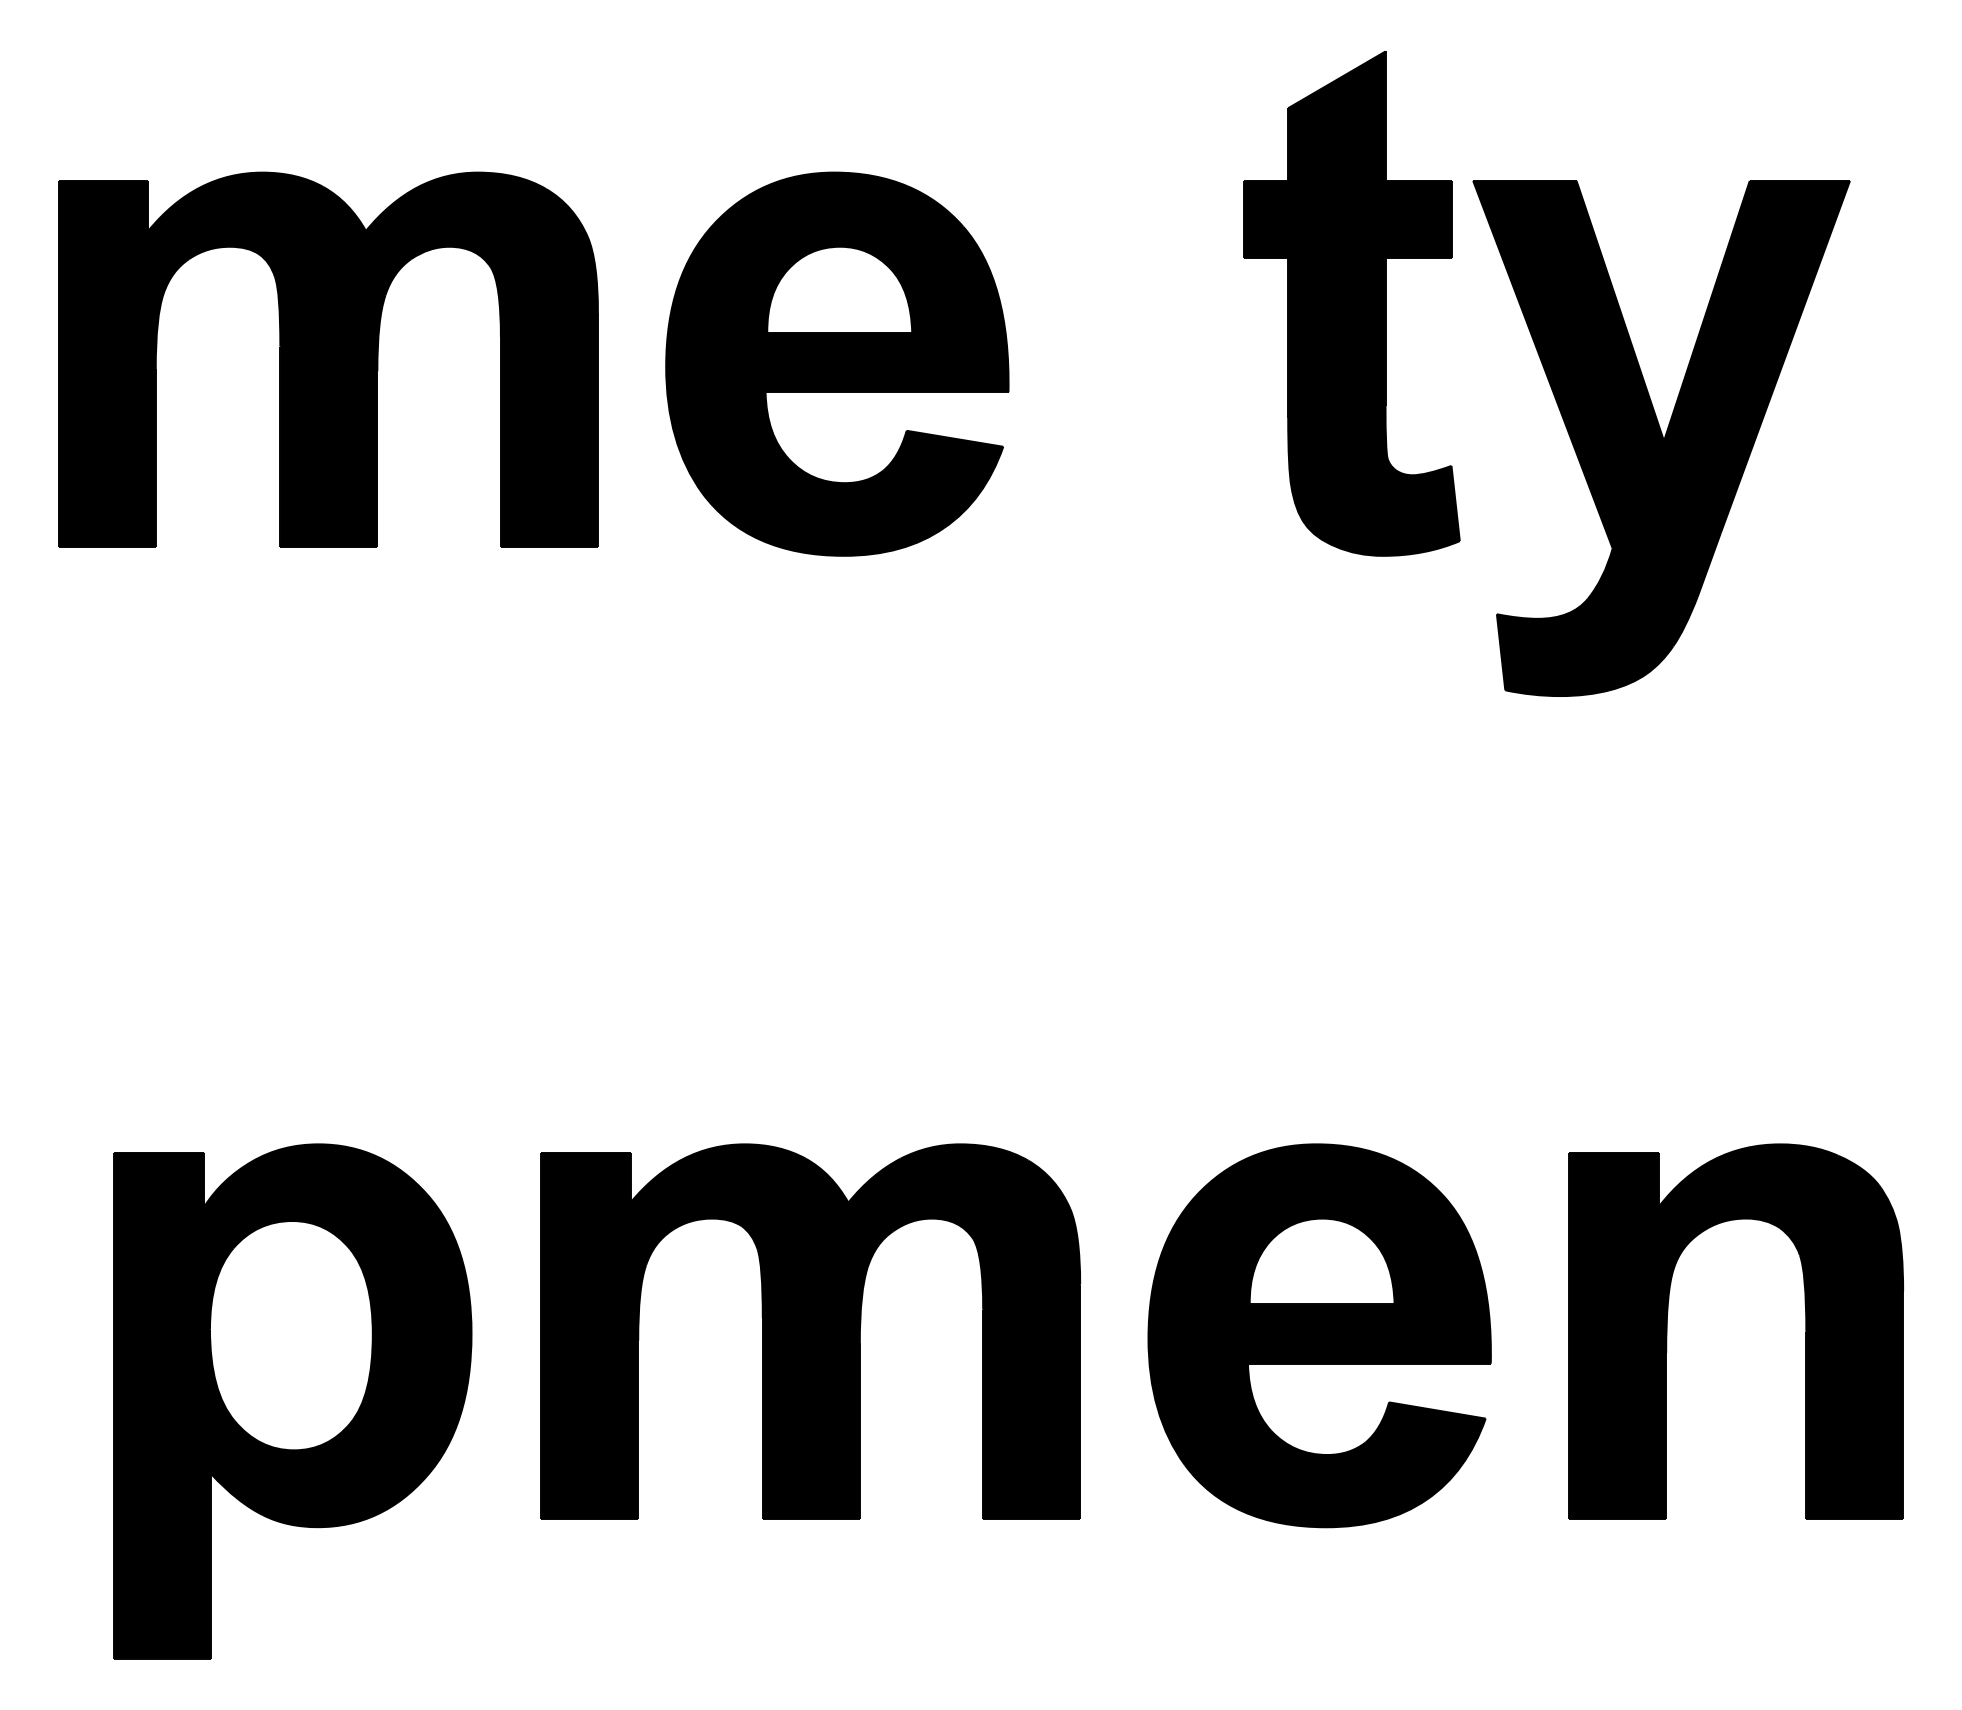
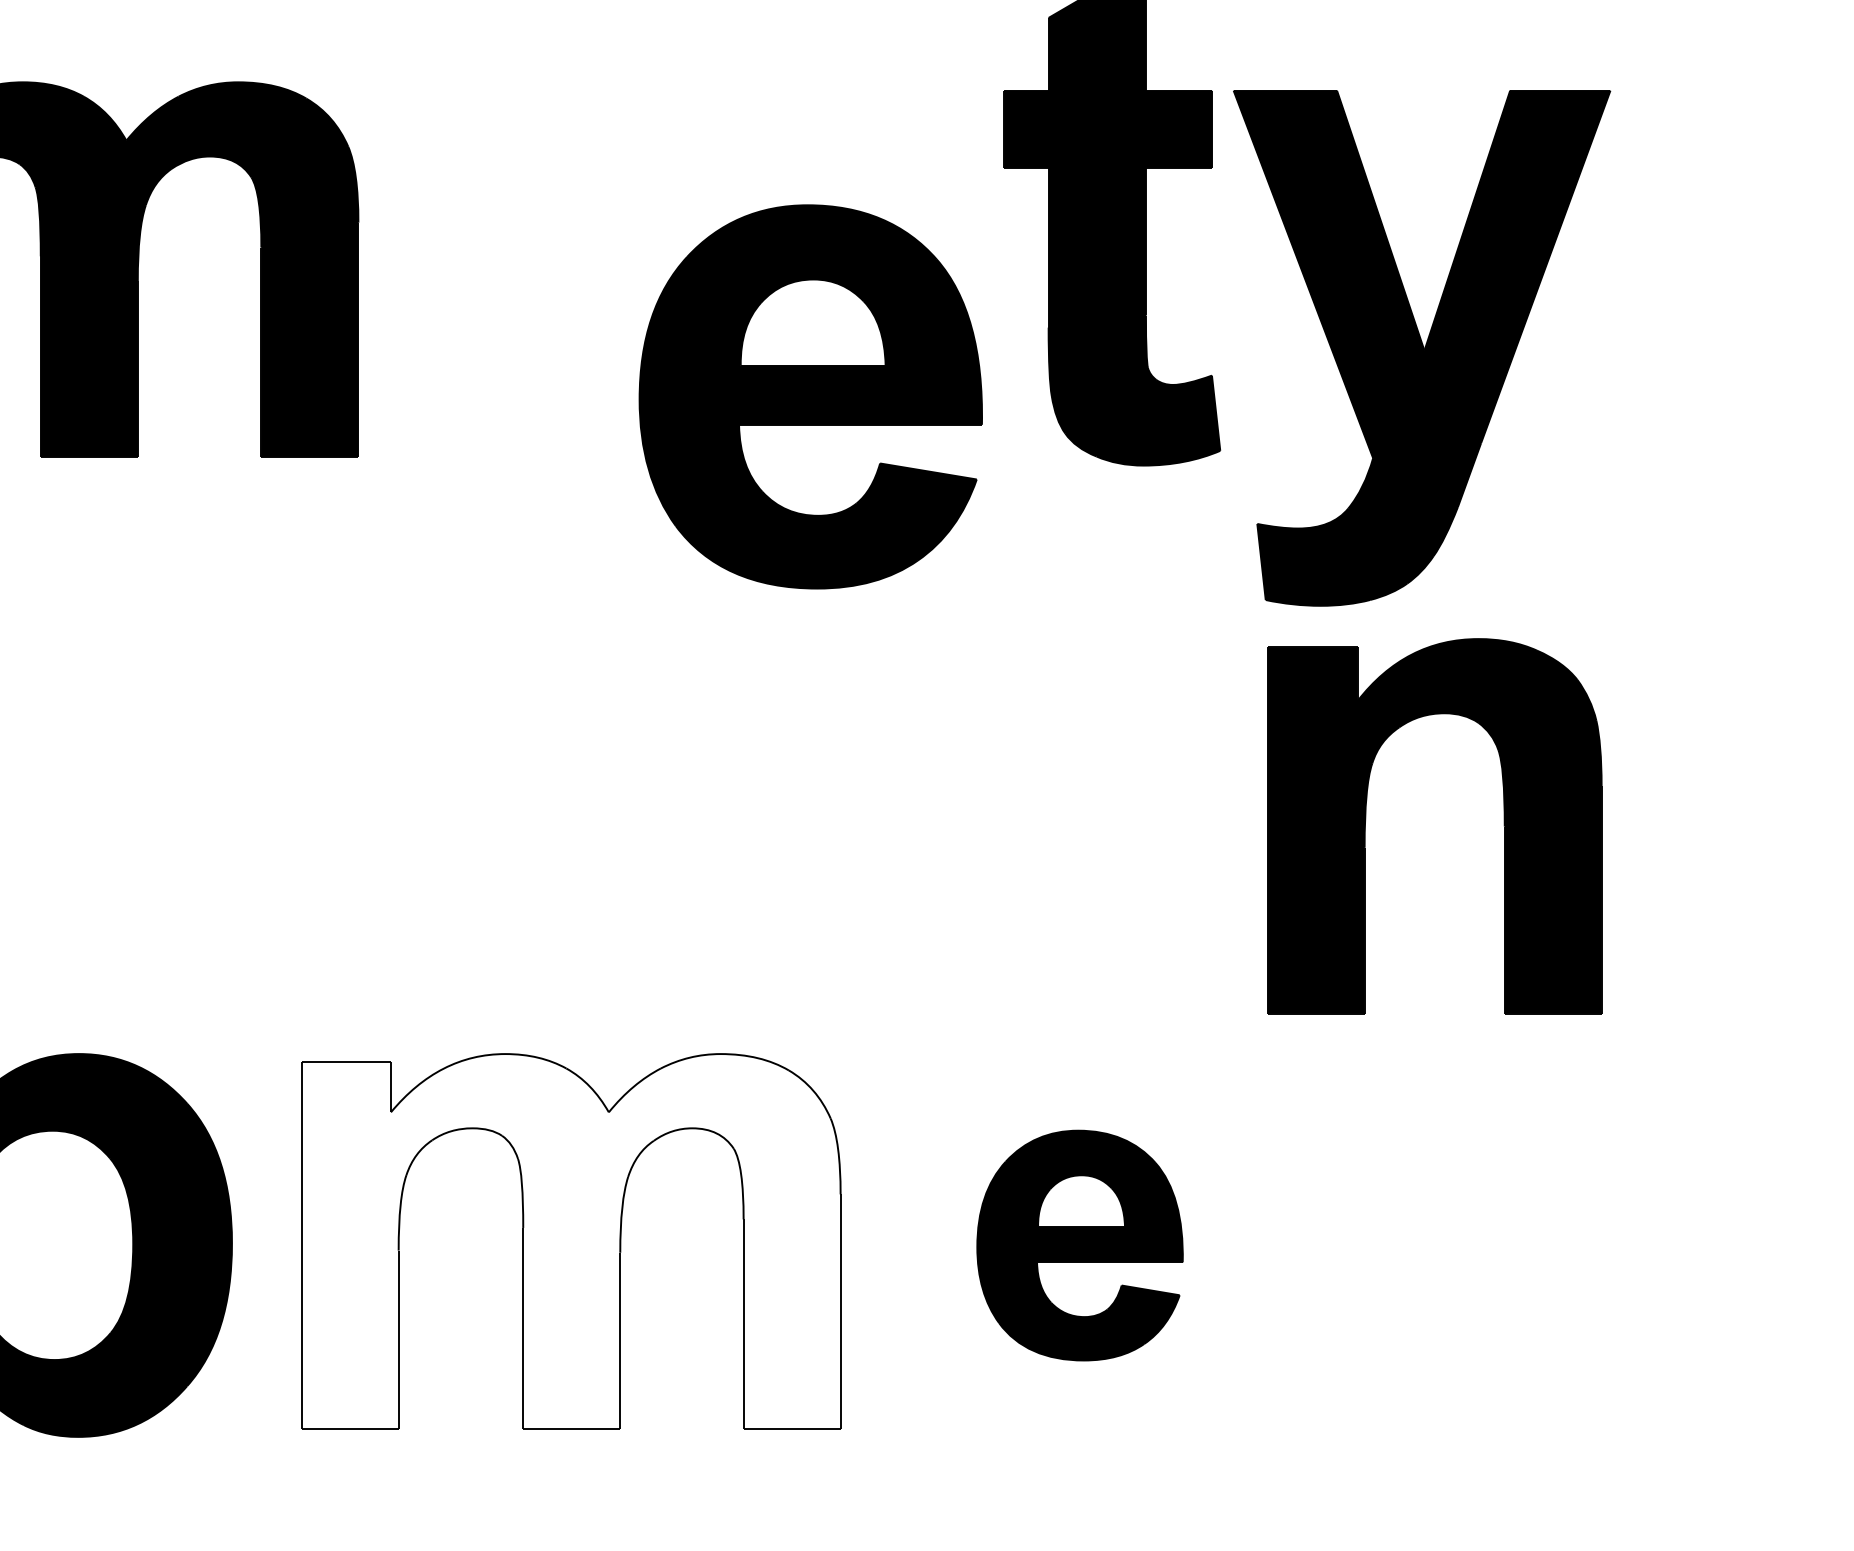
part: (837, 363) -> (810, 396), moved
fill: (810, 1331) -> (570, 1241), removed
part: (1667, 1331) -> (1365, 826), moved
part: (1319, 1335) -> (1079, 1245), size x0.6

